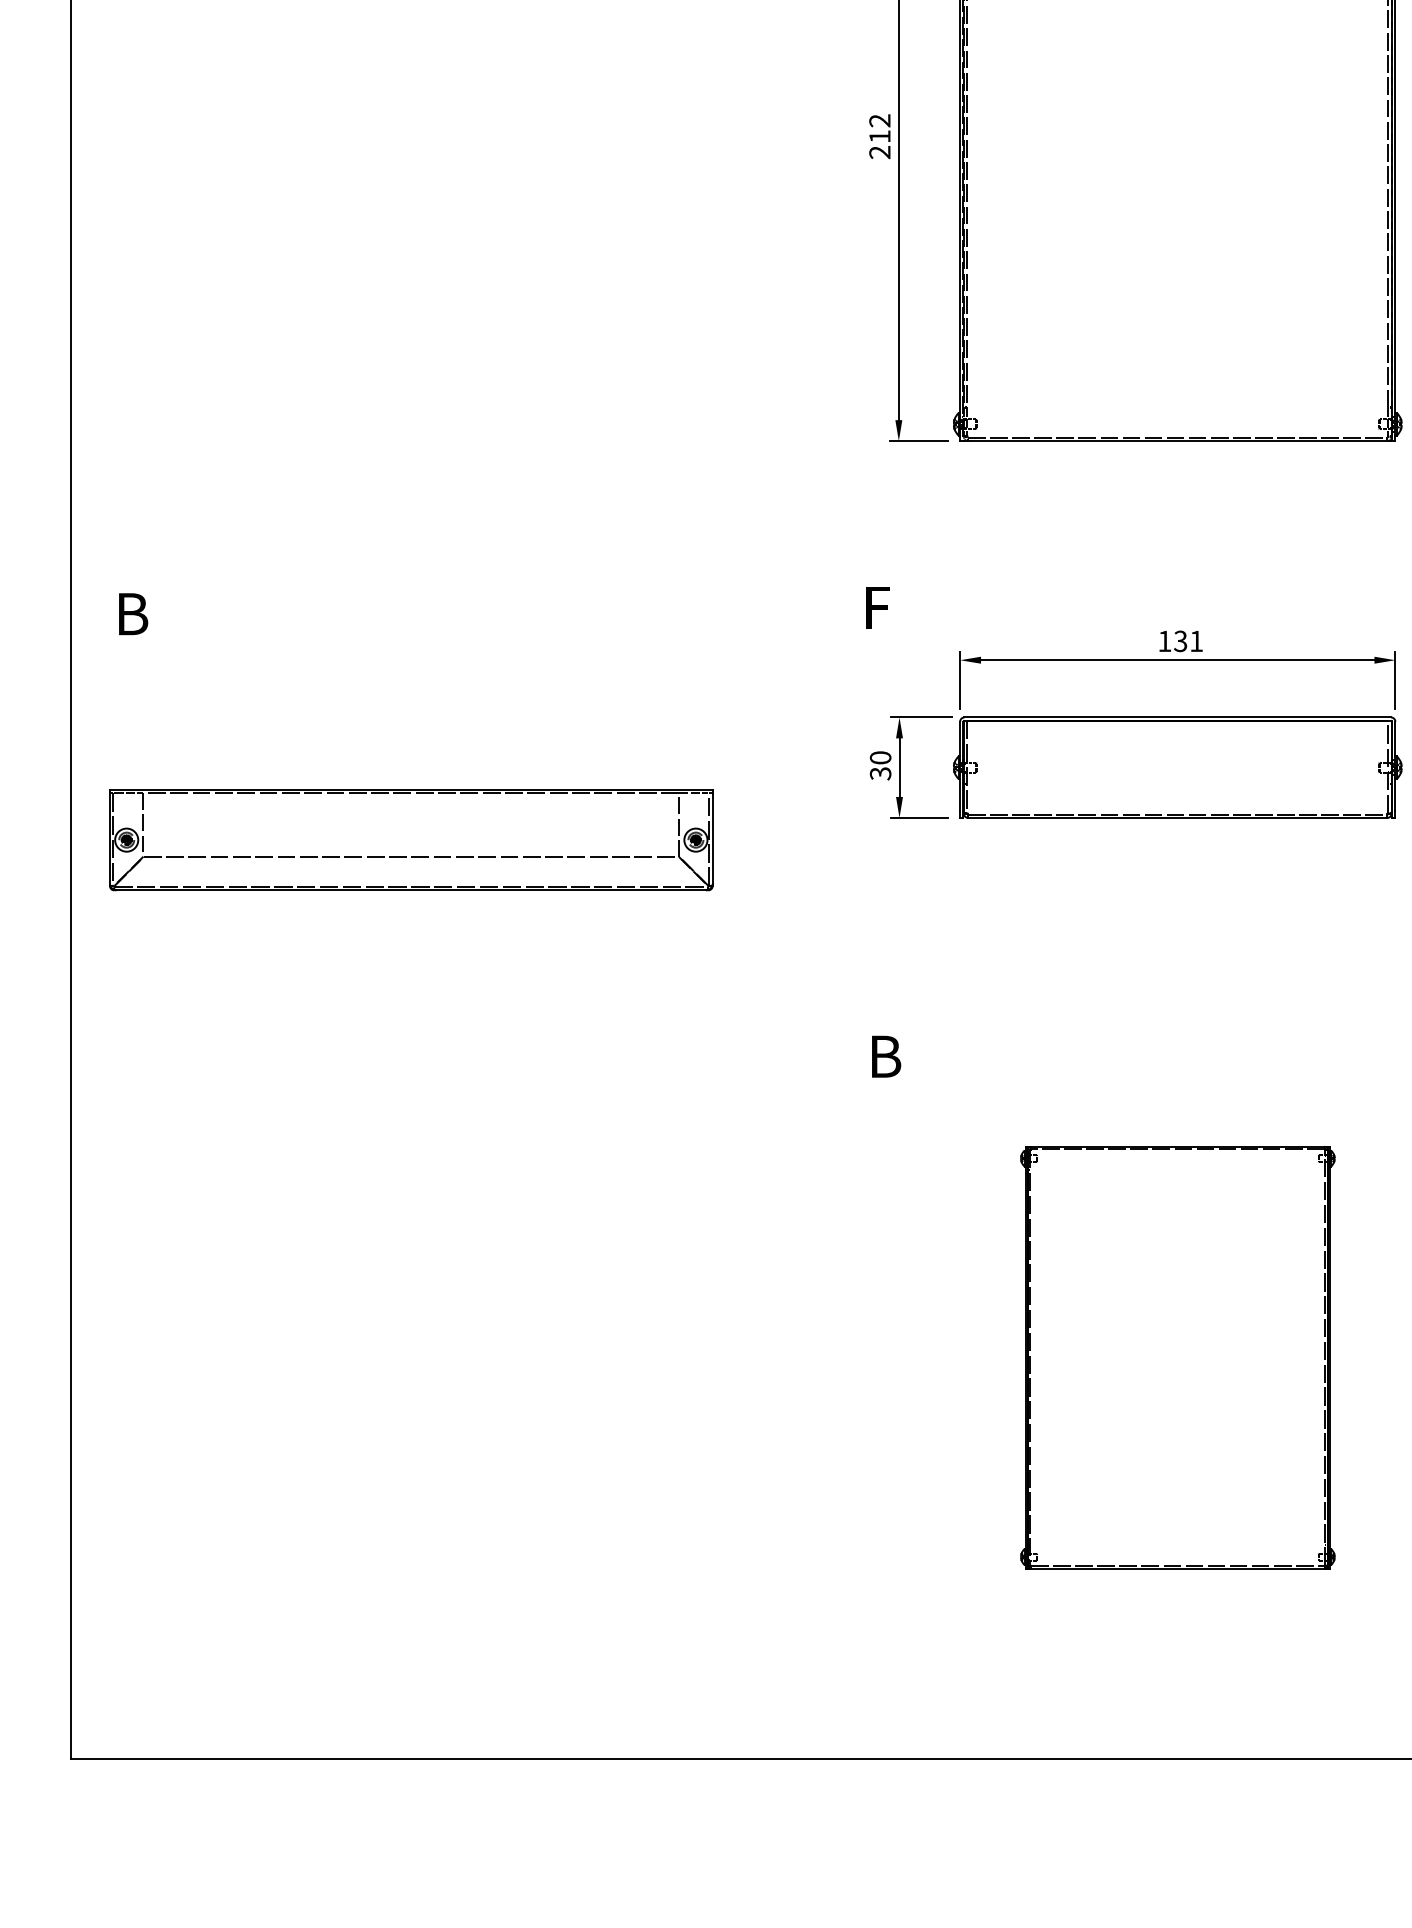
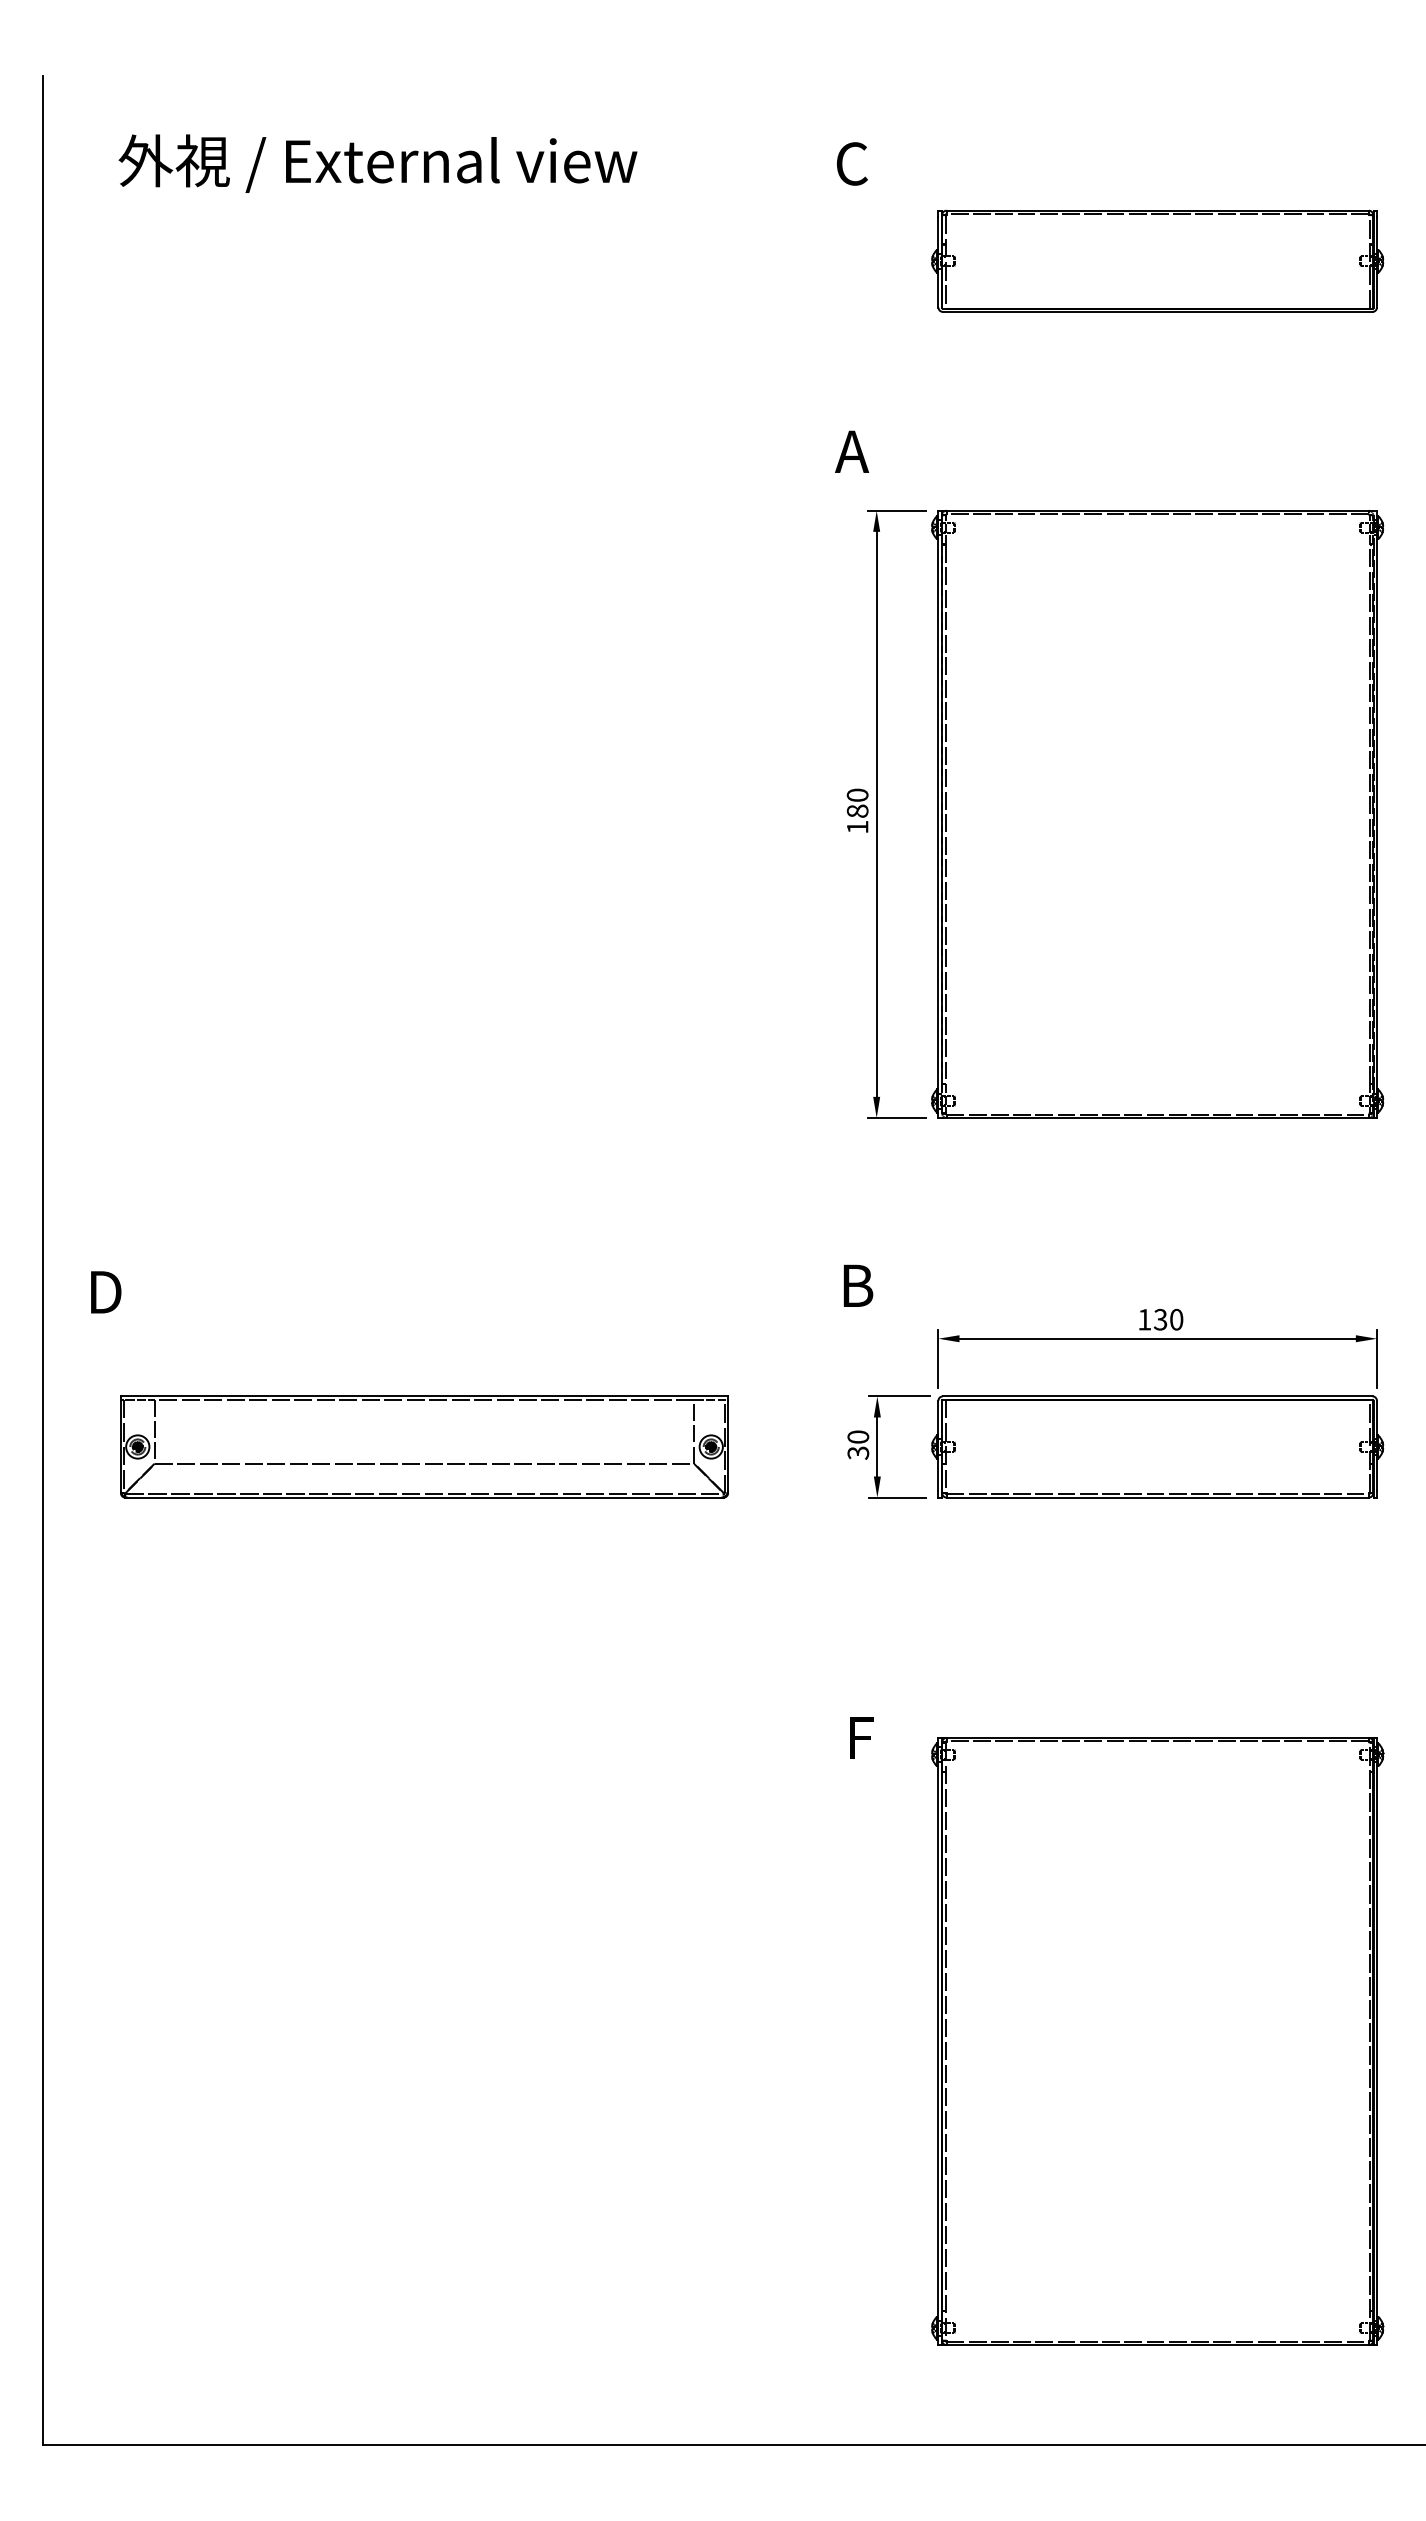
text: (879, 135) -> (857, 810), 212 -> 180
text: (880, 607) -> (858, 1285), F -> B
text: (136, 614) -> (108, 1292), B -> D
text: (1196, 641) -> (1176, 1319), 131 -> 130
part: (411, 839) -> (424, 1446), moved
text: (885, 1057) -> (863, 1738), B -> F
part: (1177, 1357) -> (1157, 2041), size x1.43

